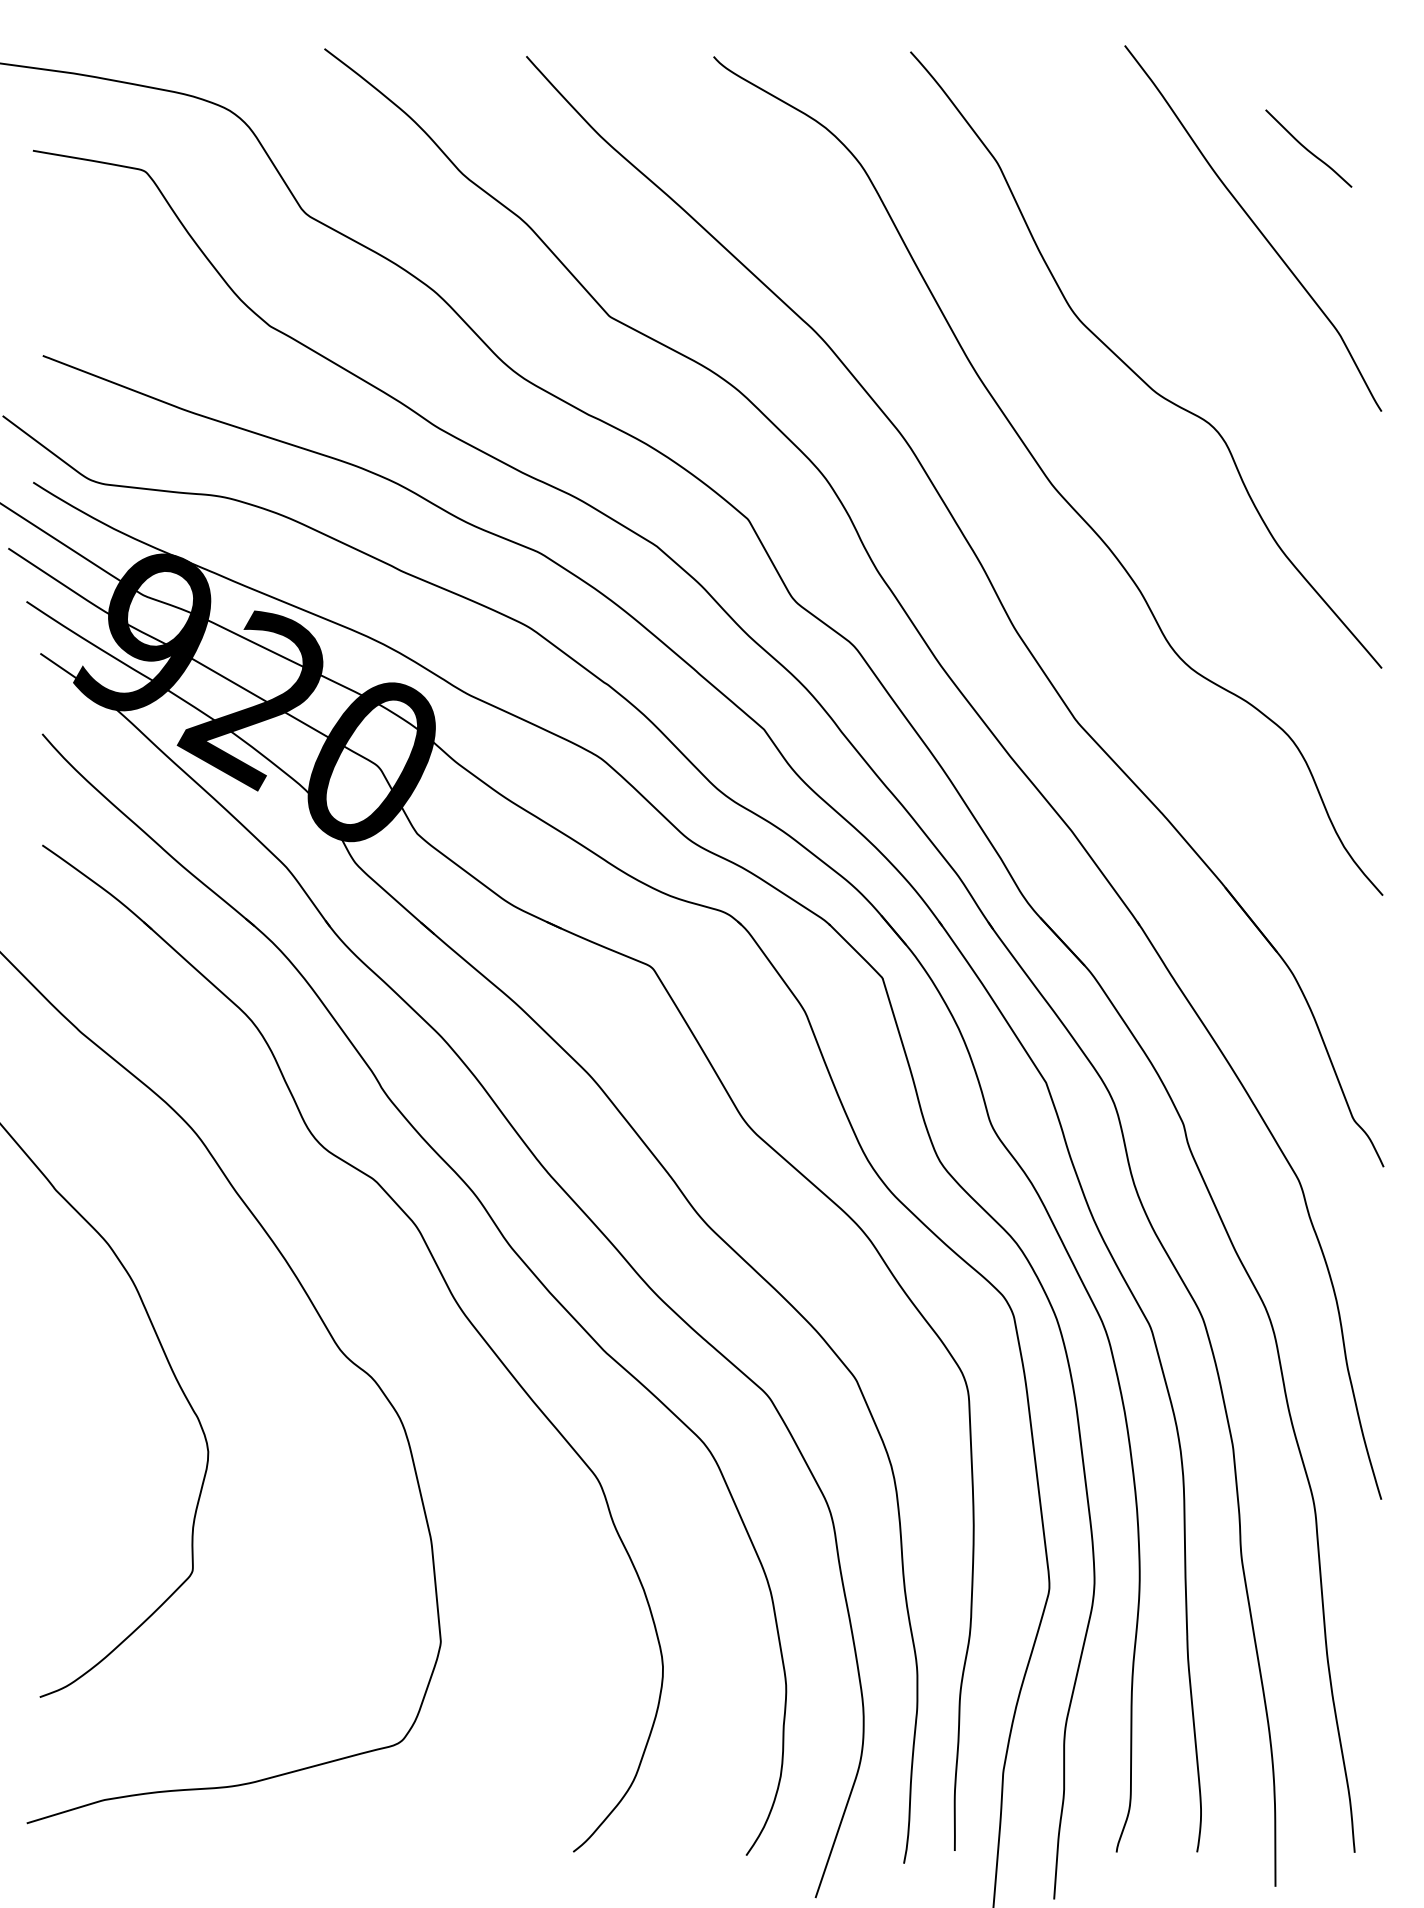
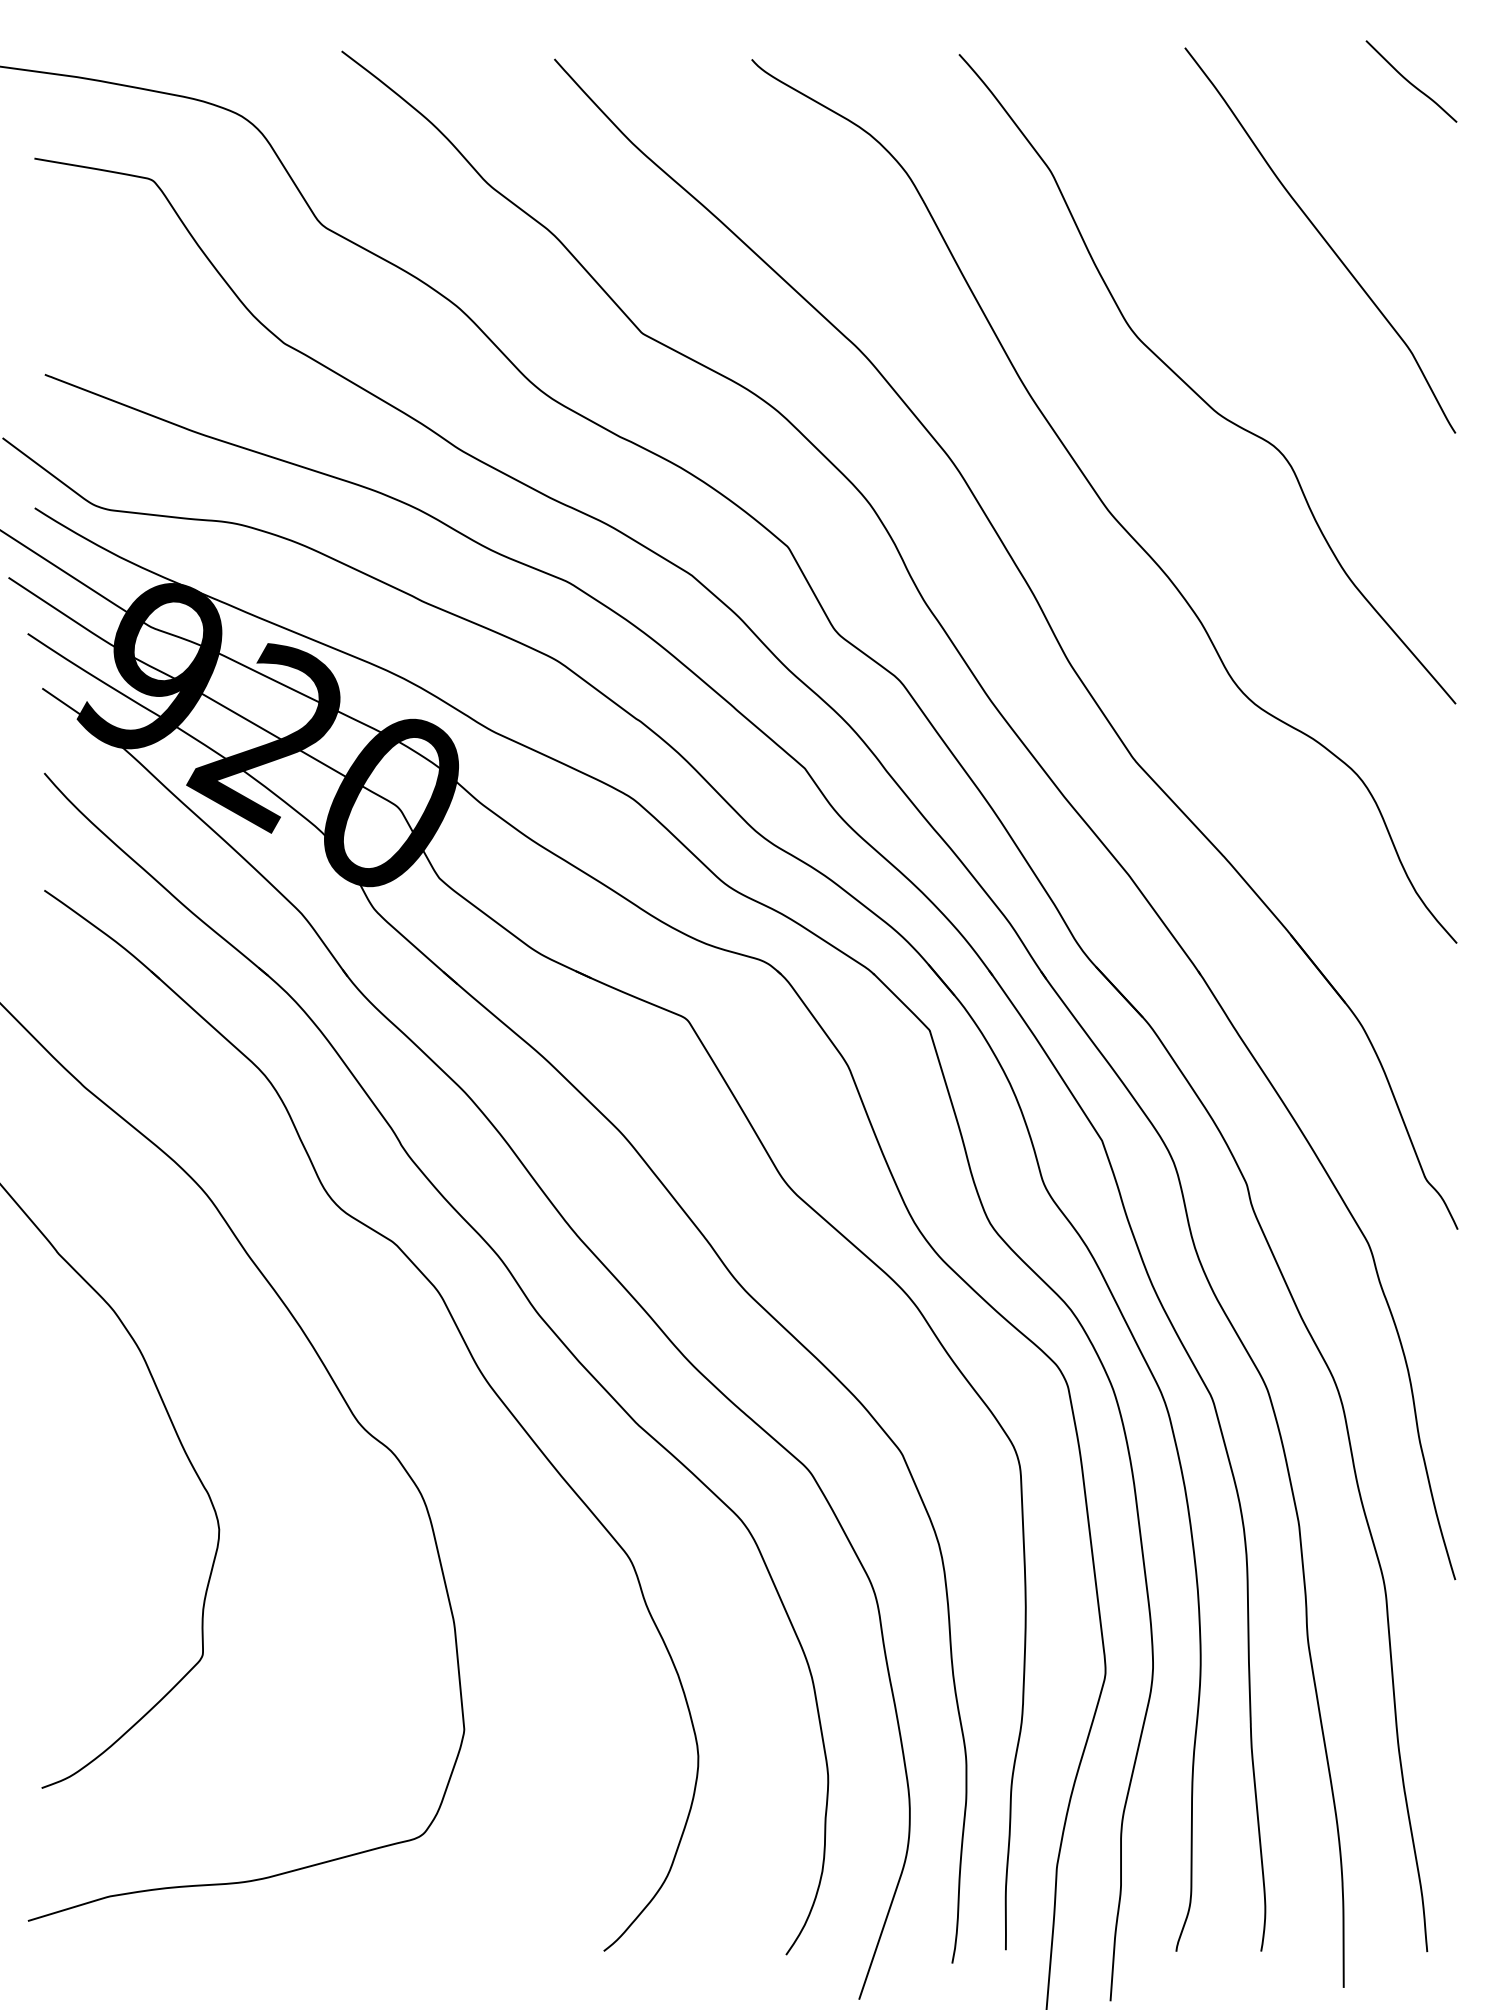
curve: (1307, 148) -> (1410, 81), moved

